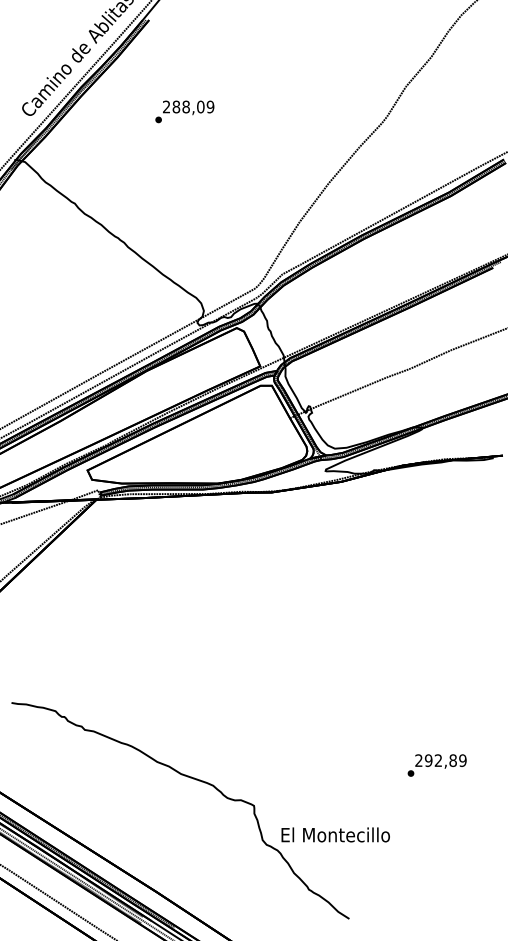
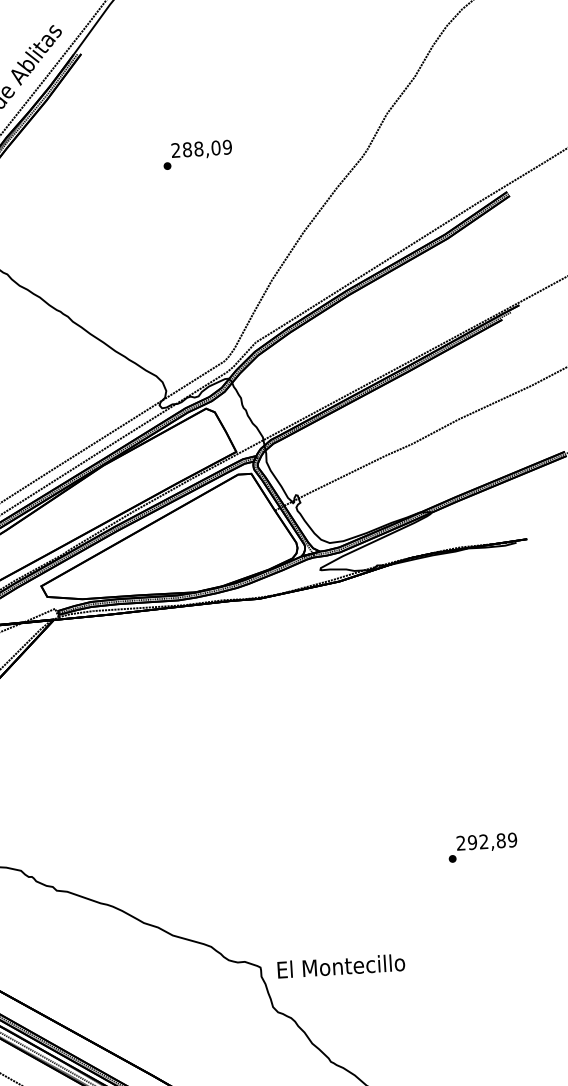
text: (184, 111) -> (197, 154), moved
text: (436, 765) -> (482, 847), moved
text: (335, 834) -> (340, 965), moved

